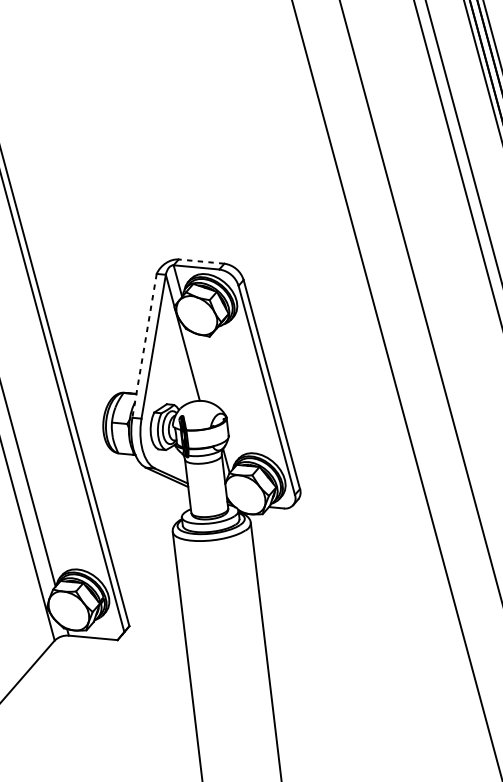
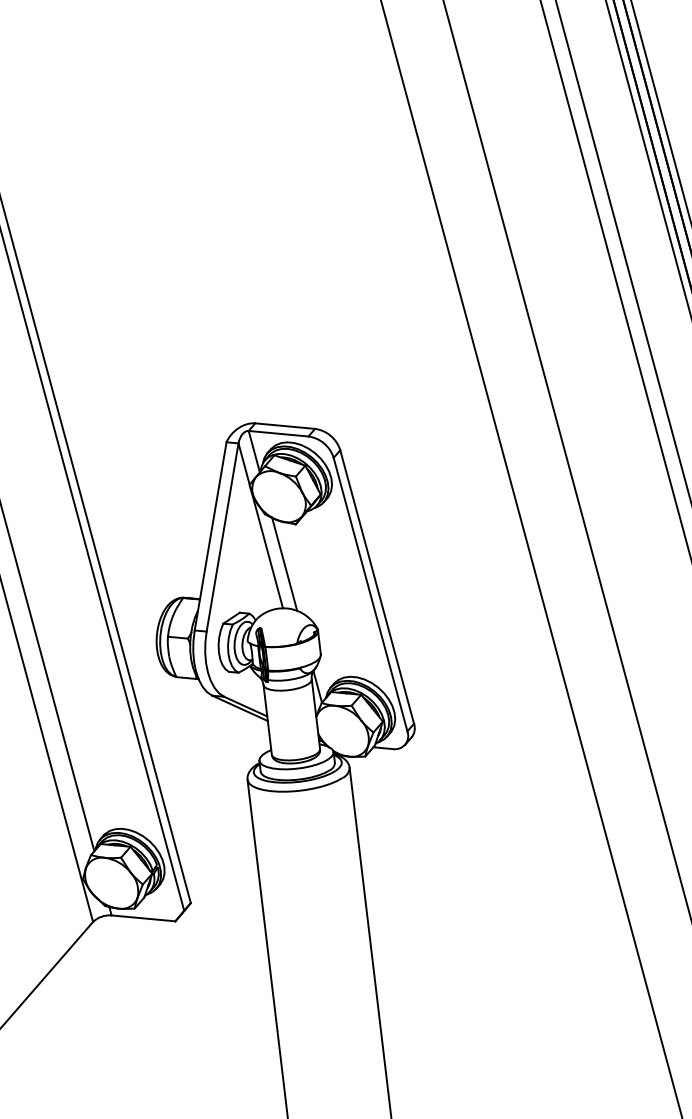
line: (201, 261) -> (284, 426), dashed -> solid
line: (144, 345) -> (210, 536), dashed -> solid
line: (201, 366) -> (284, 563), added

